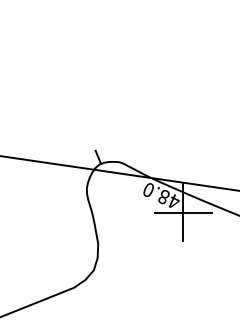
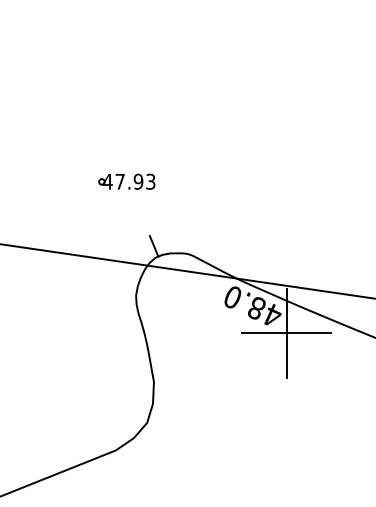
part: (80, 116) -> (126, 182), added

